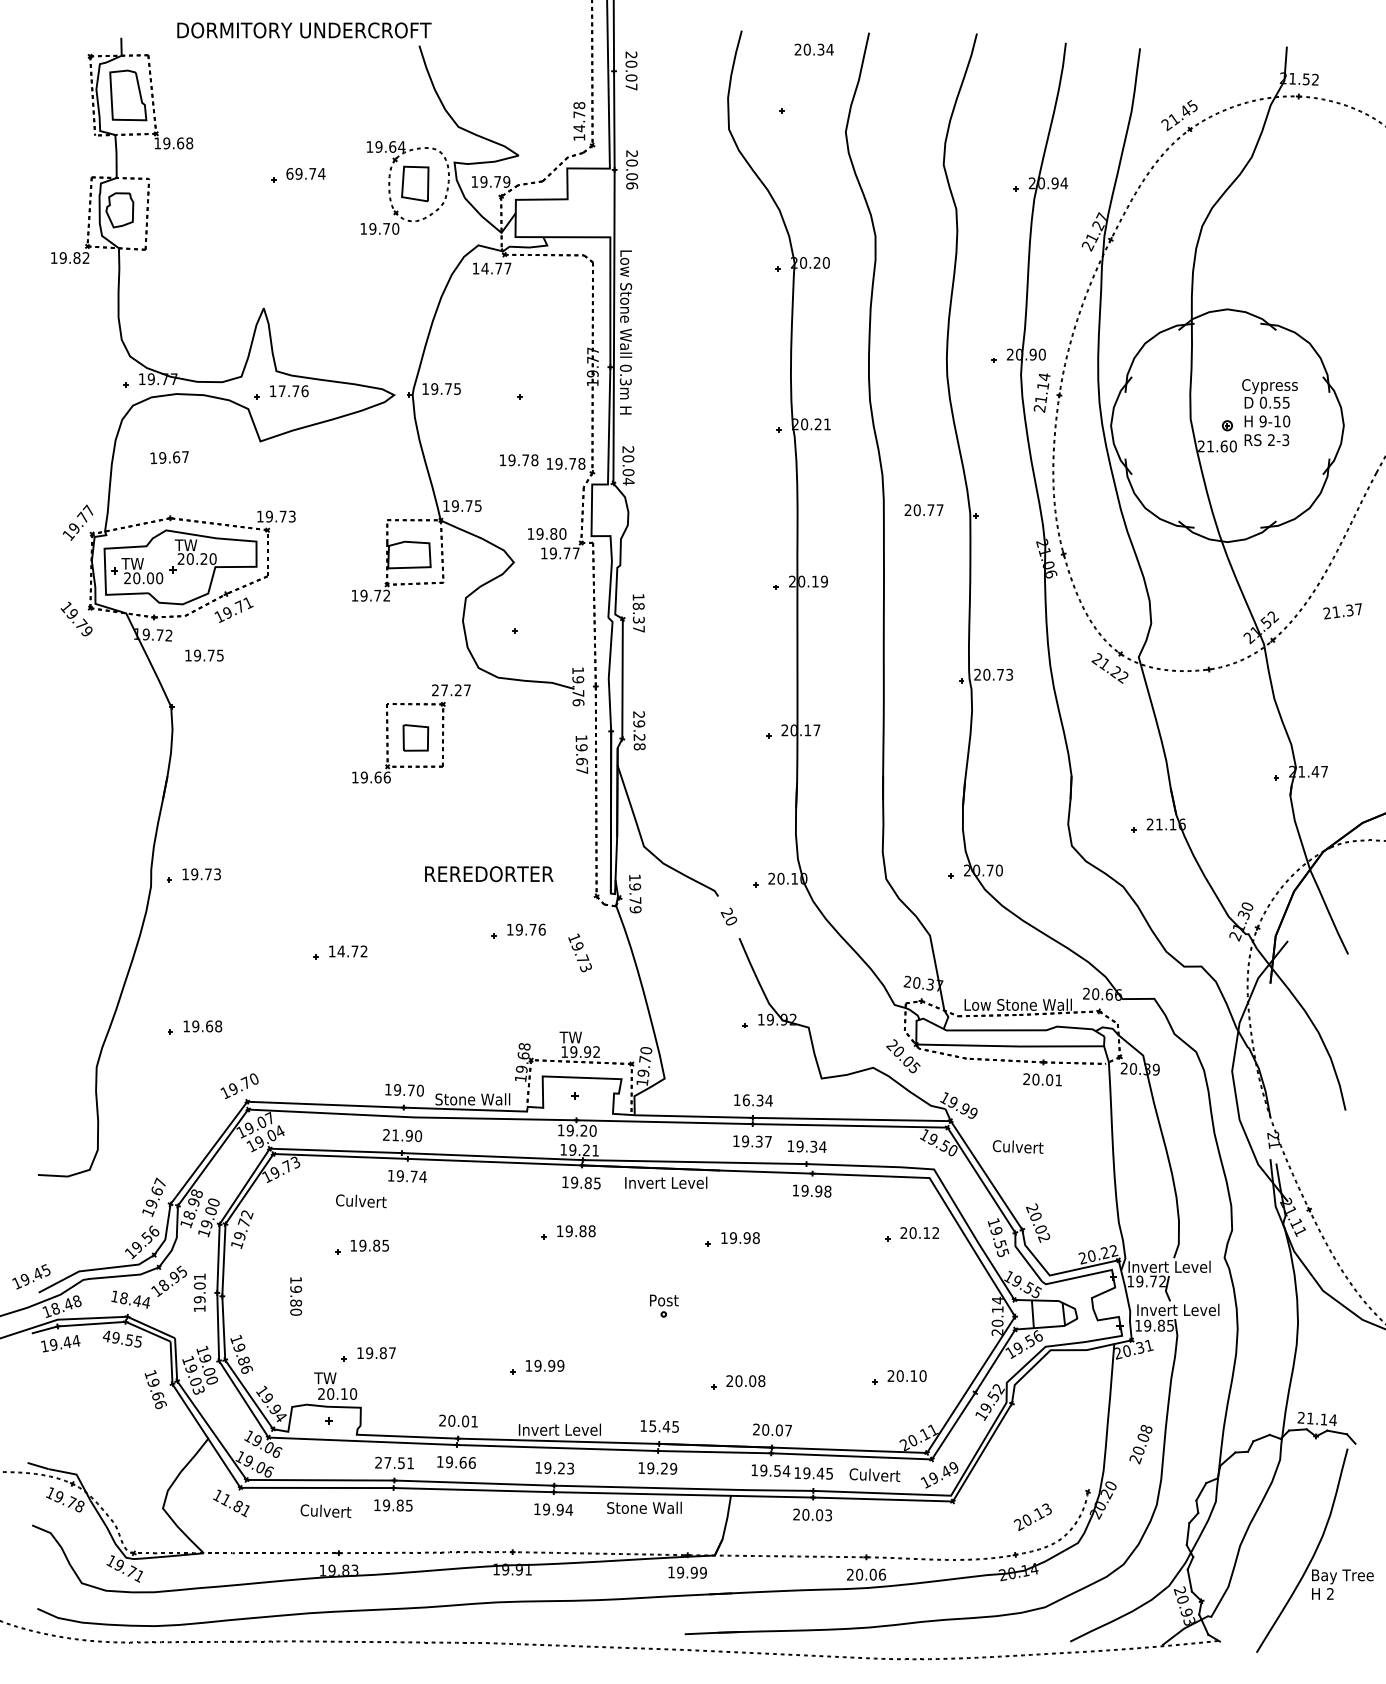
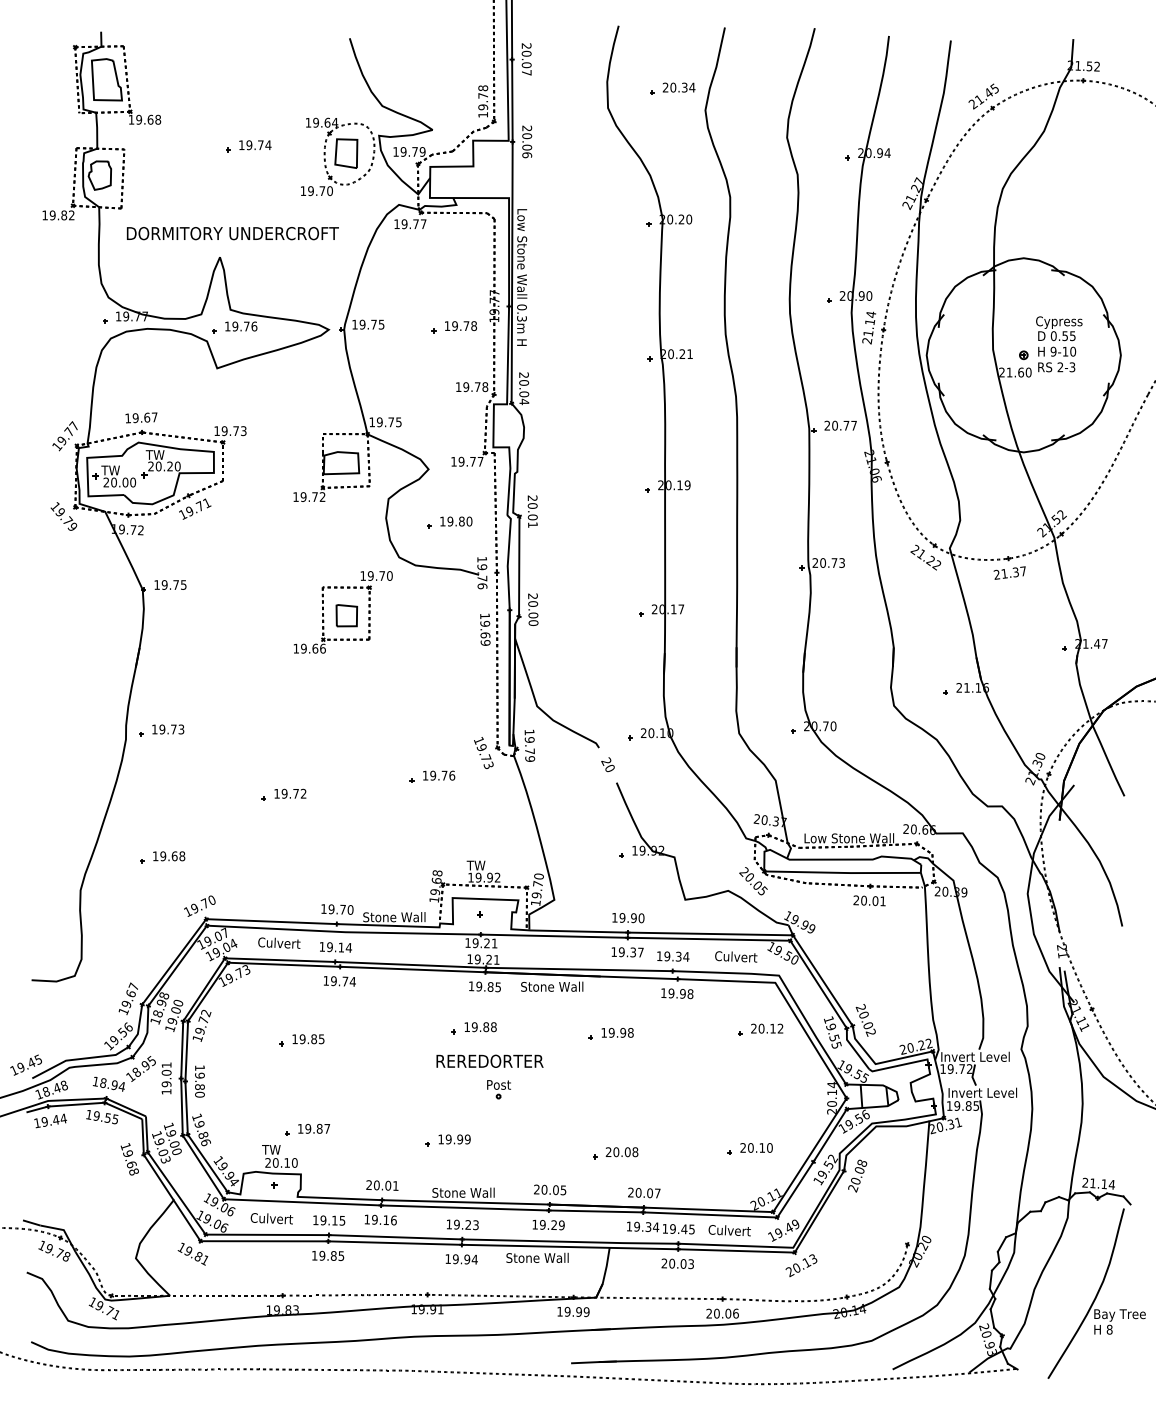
text: (303, 30) -> (232, 233), moved
text: (813, 49) -> (678, 87), moved
text: (579, 128) -> (483, 107), 14.78 -> 19.78
text: (289, 174) -> (241, 145), 69.74 -> 19.74
text: (484, 268) -> (404, 224), 14.77 -> 19.77
text: (282, 391) -> (235, 326), 17.76 -> 19.76
text: (169, 457) -> (141, 417), moved
text: (518, 460) -> (460, 326), moved
text: (923, 509) -> (840, 425), moved
text: (547, 533) -> (456, 521), moved
text: (1342, 610) -> (1009, 572), moved
text: (638, 613) -> (532, 511), 18.37 -> 20.01
text: (204, 654) -> (170, 584), moved
text: (451, 689) -> (376, 575), 27.27 -> 19.70
text: (639, 735) -> (533, 613), 29.28 -> 20.00
text: (582, 770) -> (485, 642), 19.67 -> 19.69
text: (488, 873) -> (489, 1060), moved
text: (341, 951) -> (284, 793), 14.72 -> 19.72
text: (579, 952) -> (483, 752), moved
text: (757, 1100) -> (631, 918), 16.34 -> 19.90
text: (592, 1130) -> (494, 943), 19.20 -> 19.21
text: (402, 1135) -> (335, 947), 21.90 -> 19.14
text: (1018, 1146) -> (736, 956), moved
text: (666, 1182) -> (555, 986), Invert Level -> Stone Wall
text: (361, 1200) -> (279, 942), moved
text: (295, 1296) -> (199, 1081), moved
text: (137, 1301) -> (114, 1085), 18.44 -> 18.94
part: (663, 1305) -> (498, 1089), moved
text: (106, 1335) -> (88, 1114), 49.55 -> 19.55
text: (161, 1404) -> (134, 1171), 19.66 -> 19.68
text: (655, 1425) -> (546, 1189), 15.45 -> 20.05
text: (559, 1429) -> (466, 1192), Invert Level -> Stone Wall
text: (1140, 1443) -> (857, 1175), moved
text: (393, 1463) -> (328, 1220), 27.51 -> 19.15
text: (463, 1463) -> (386, 1220), 19.66 -> 19.16
text: (777, 1470) -> (648, 1226), 19.54 -> 19.34
text: (226, 1500) -> (188, 1251), 11.81 -> 19.81
text: (325, 1510) -> (271, 1218), moved
text: (1032, 1516) -> (801, 1265), moved
text: (1330, 1593) -> (1109, 1329), 2 -> 8

